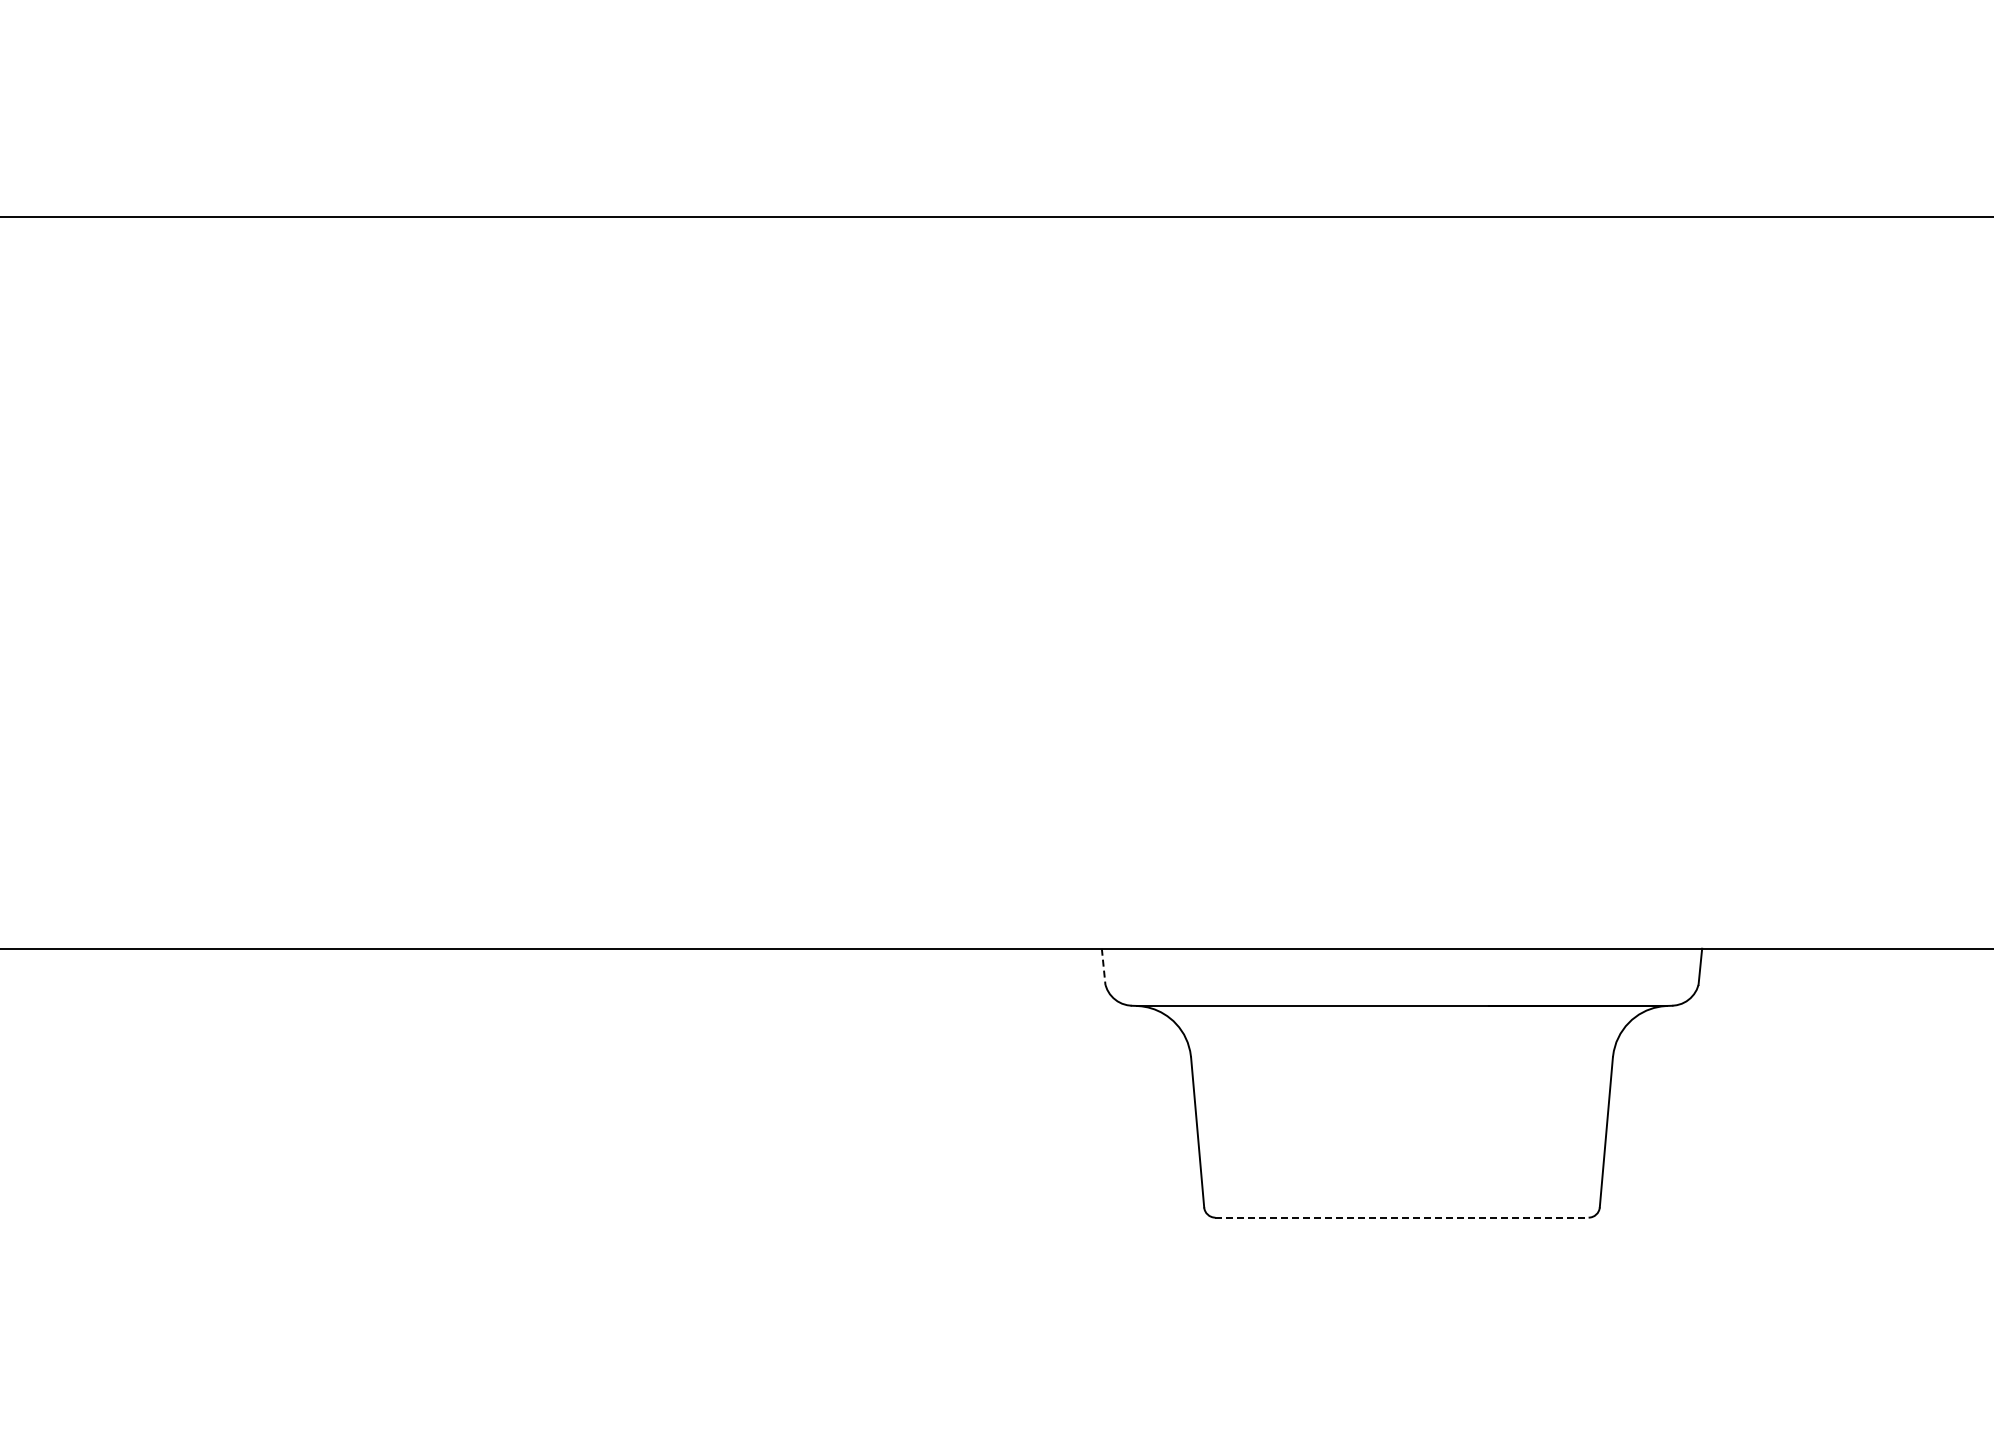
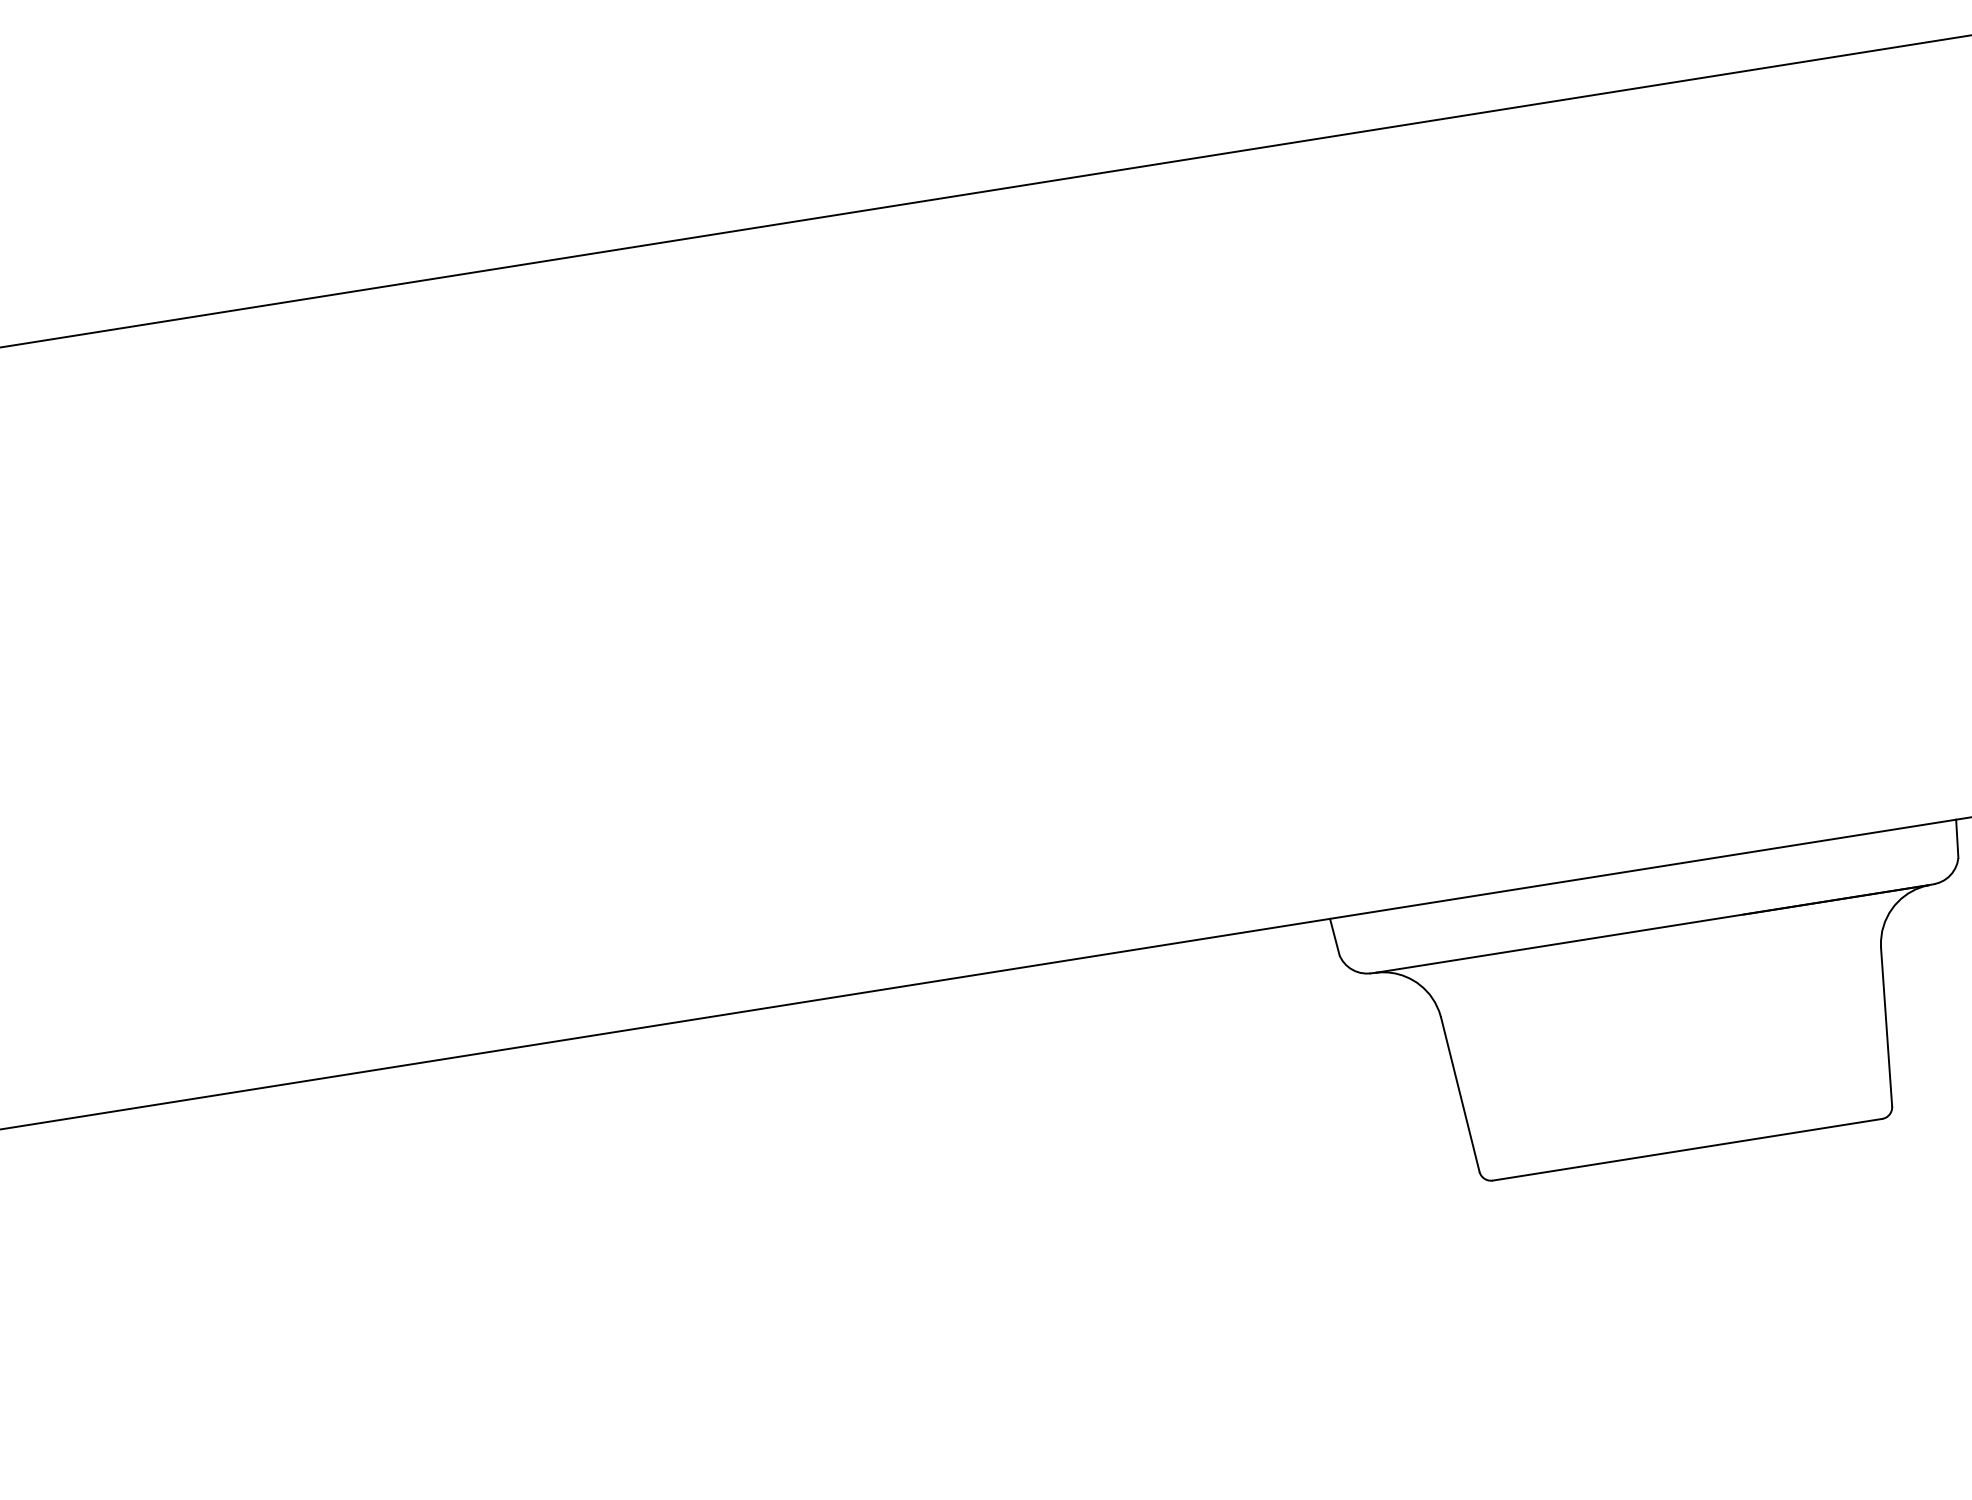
line: (1103, 967) -> (1334, 938), dashed -> solid
line: (1402, 1217) -> (1688, 1149), dashed -> solid

